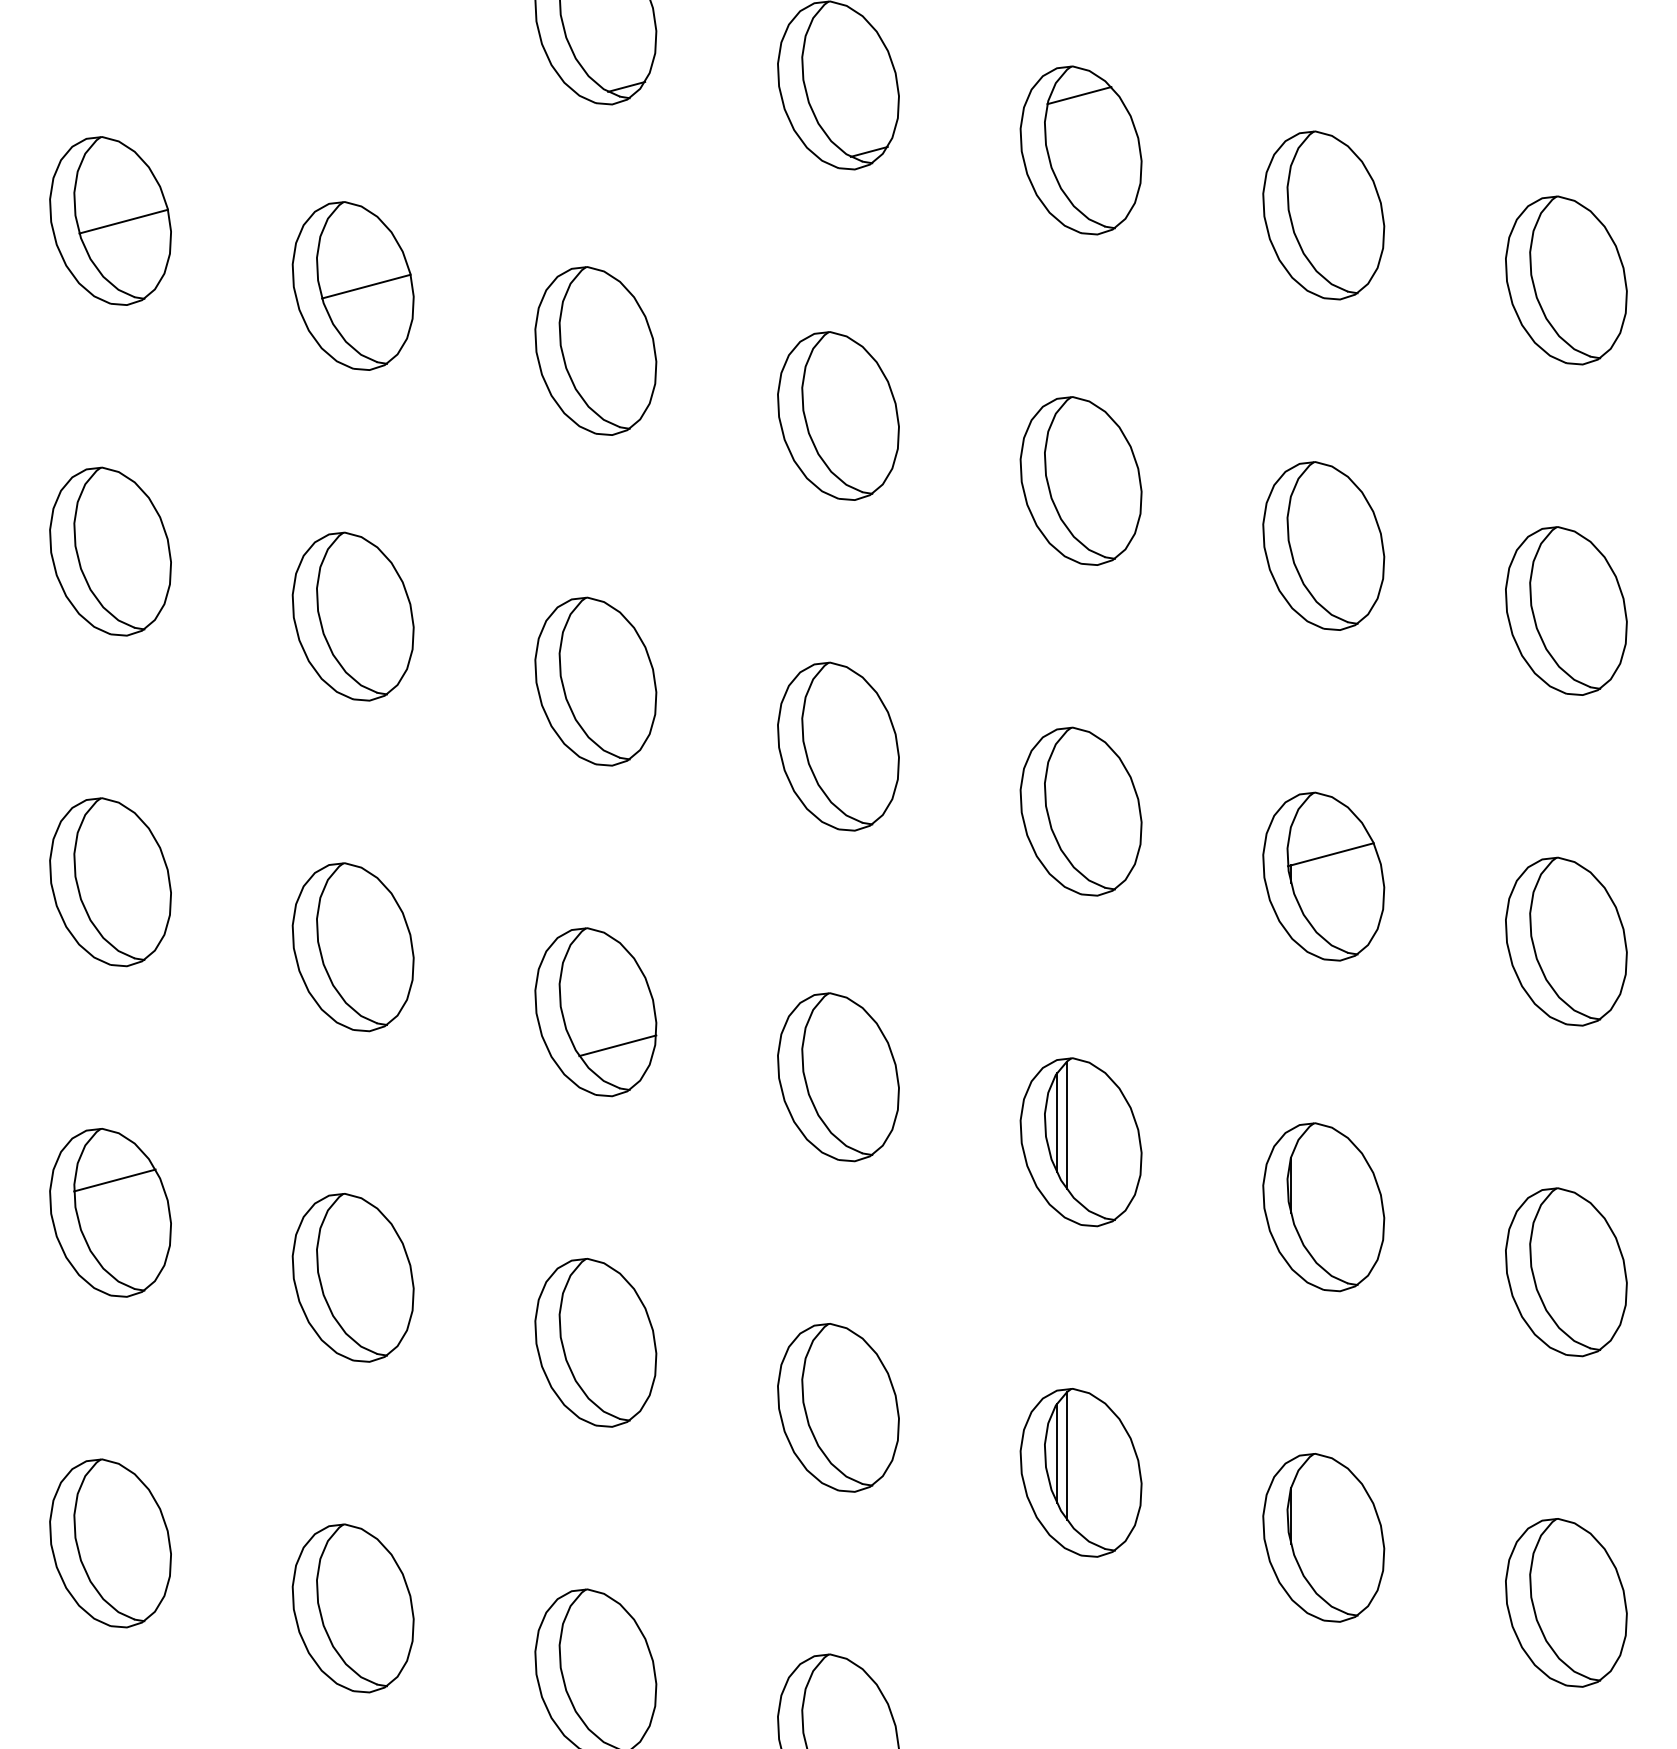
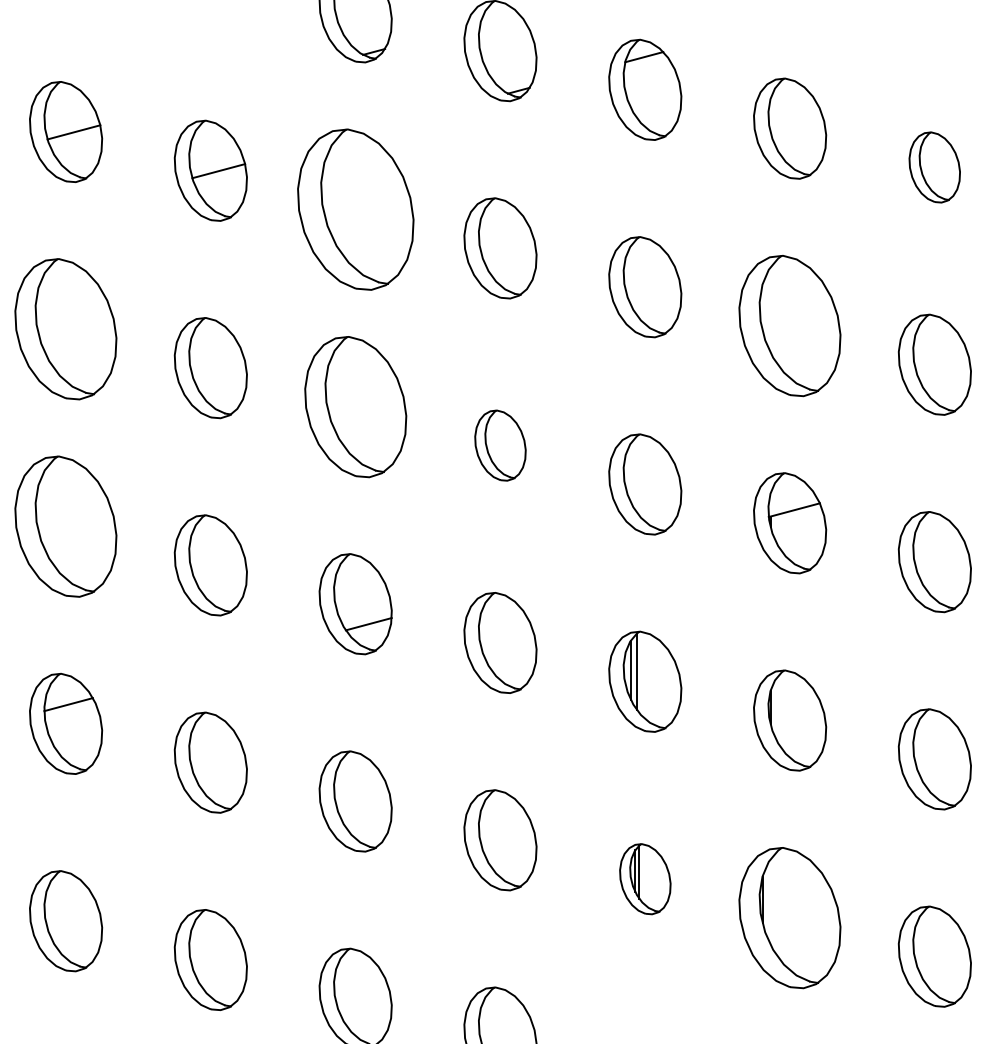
part: (1565, 280) -> (934, 167), size x0.7
part: (595, 350) -> (355, 209), size x1.6
part: (1324, 545) -> (790, 325), size x1.4
part: (111, 551) -> (66, 329), size x1.4
part: (595, 680) -> (355, 406), size x1.4
part: (838, 746) -> (500, 445), size x0.7
part: (111, 882) -> (66, 526), size x1.4
part: (1081, 1473) -> (645, 879), size x0.7
part: (1324, 1537) -> (790, 917), size x1.4

